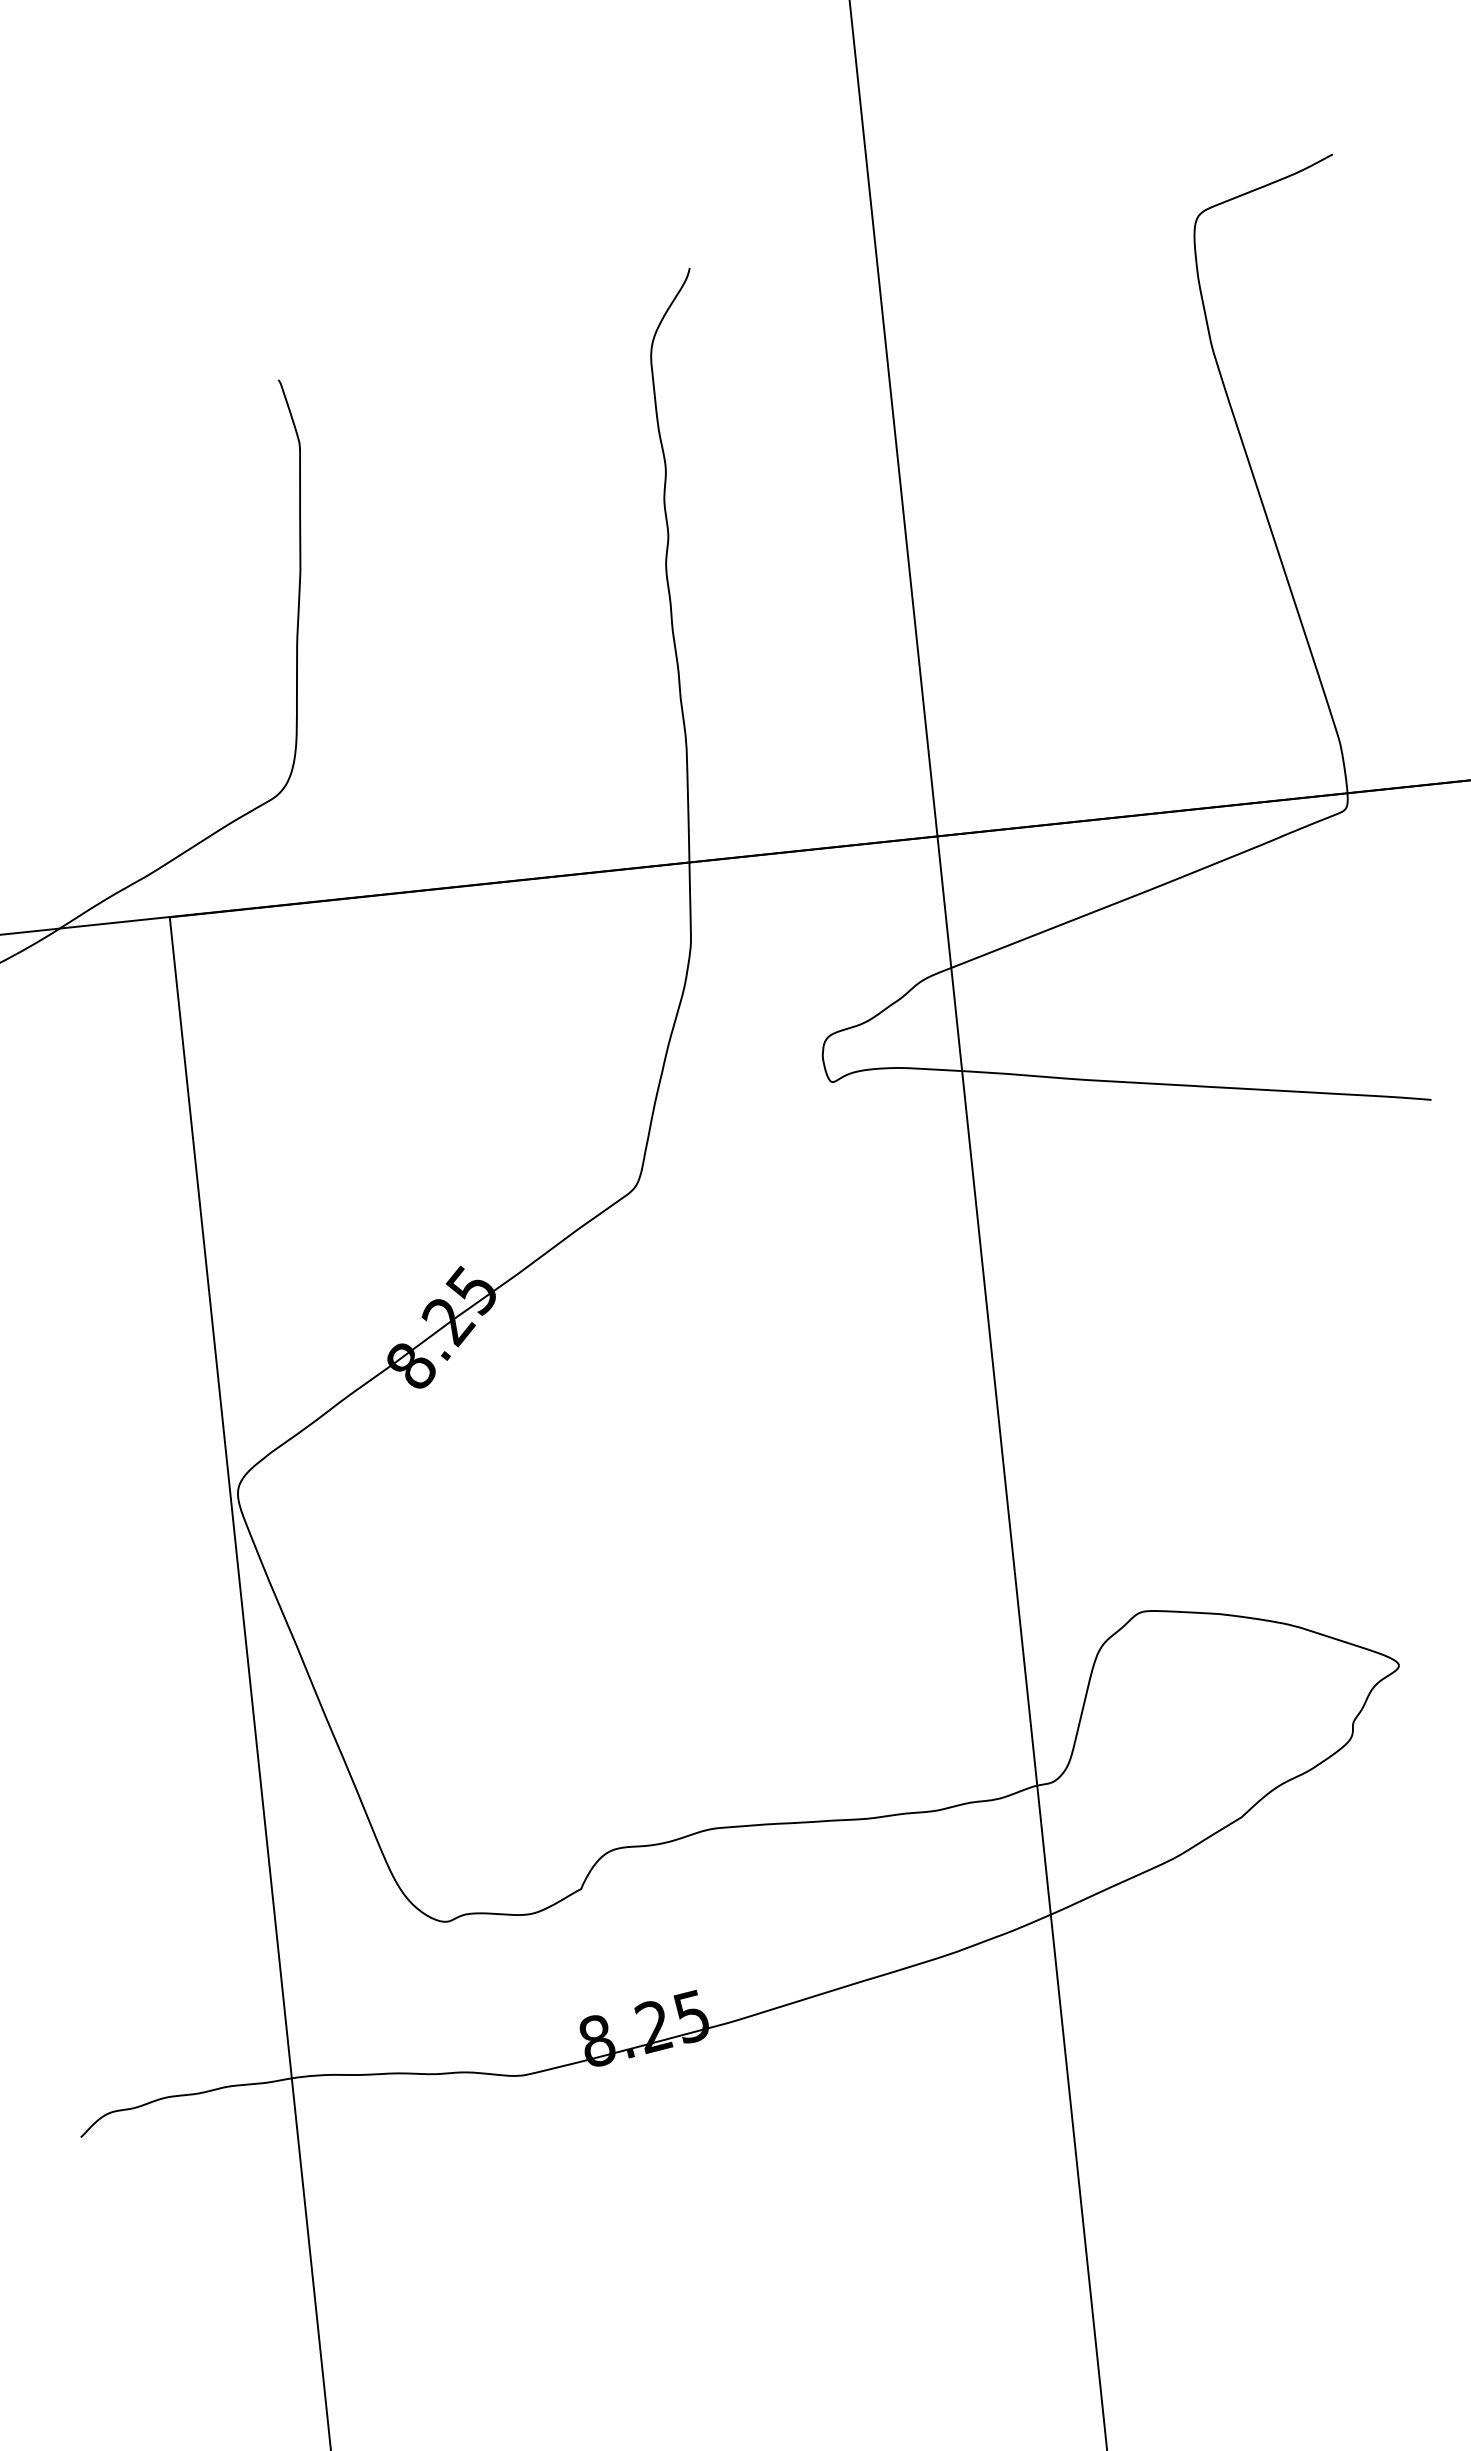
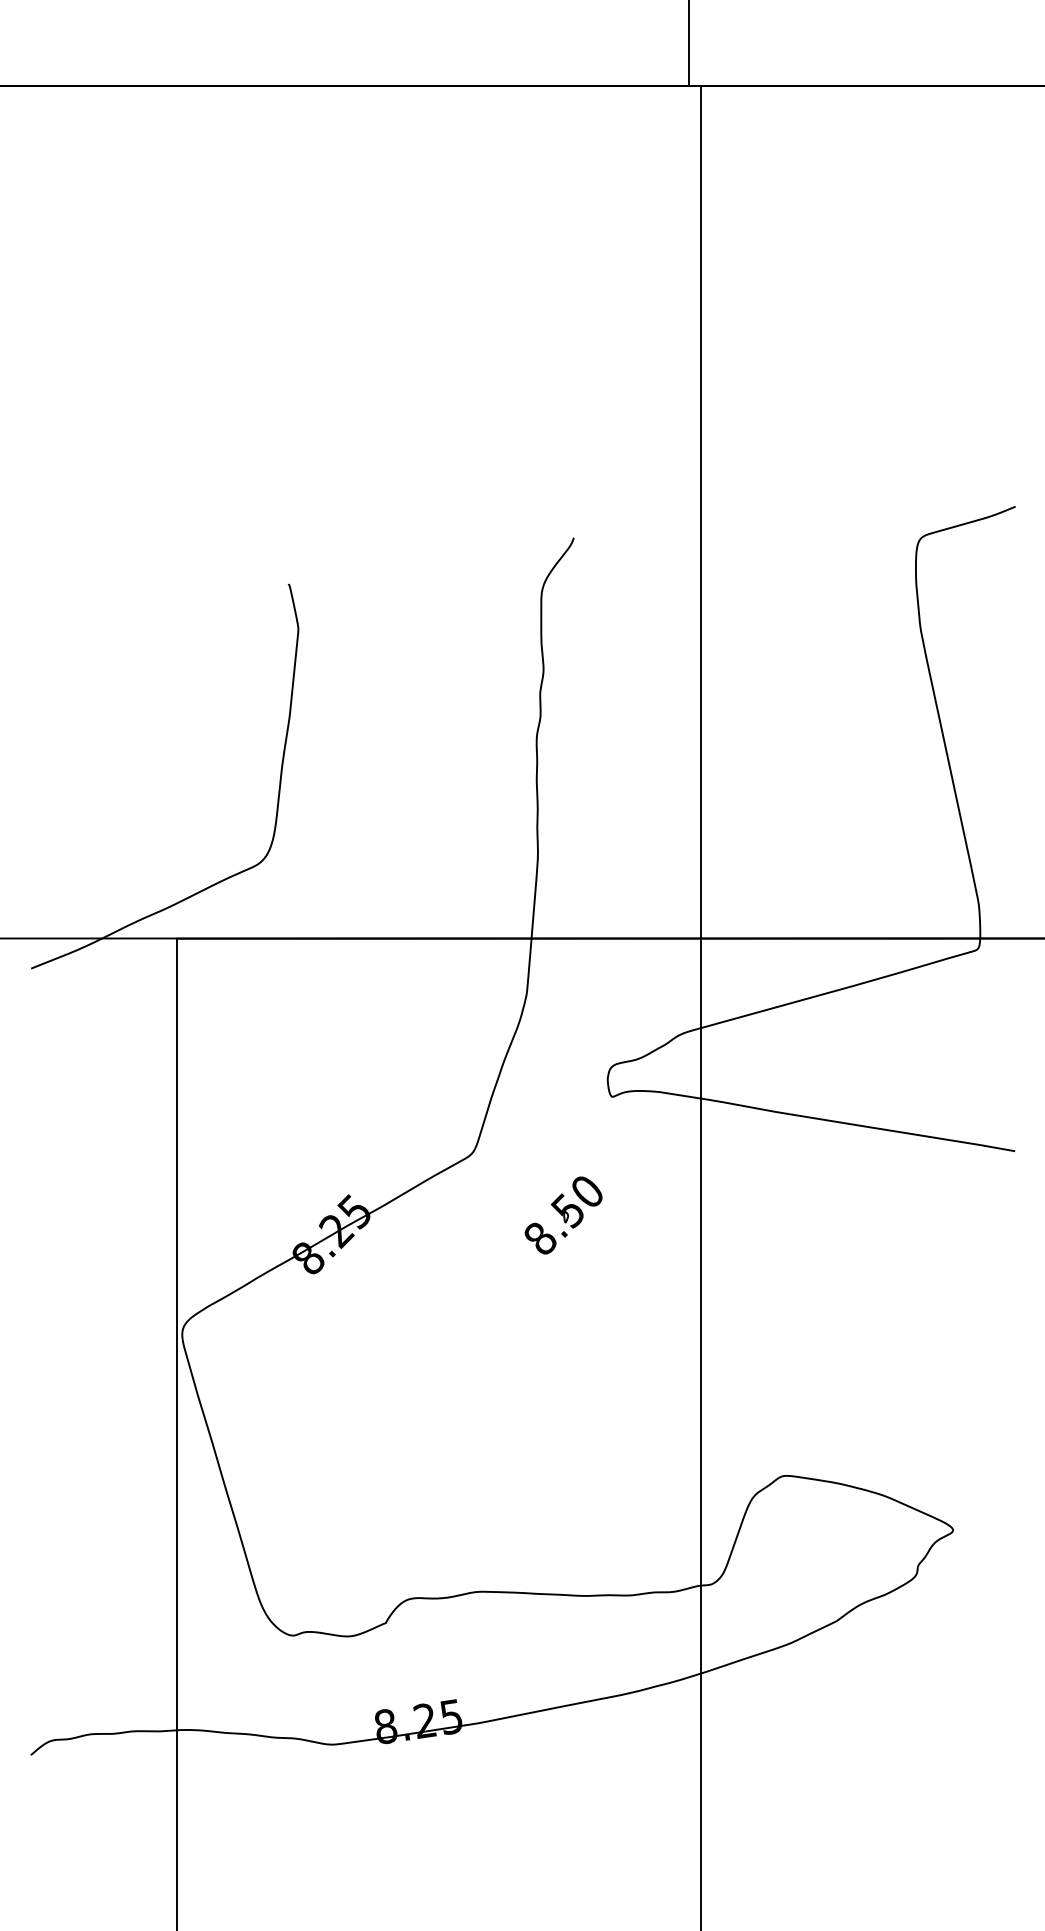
part: (778, 1263) -> (563, 1215), added

